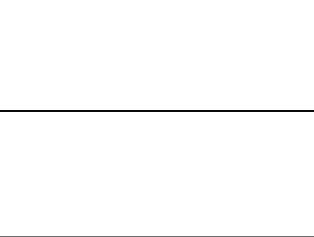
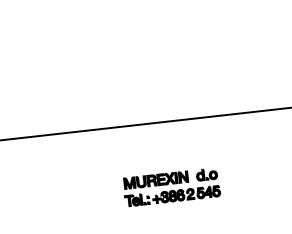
part: (178, 173) -> (171, 186), added

